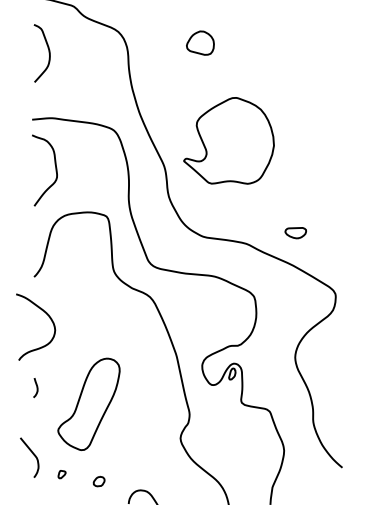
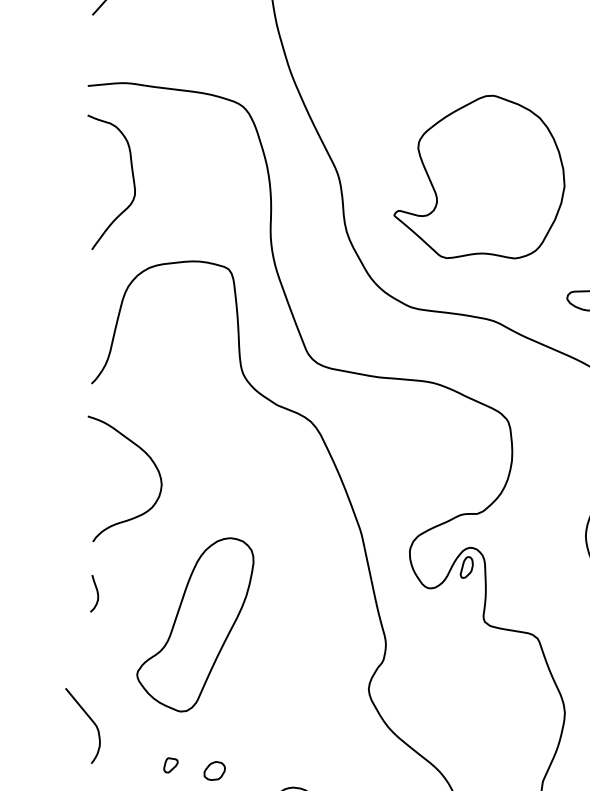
part: (228, 140) -> (478, 176), moved
curve: (49, 318) -> (150, 462), moved
part: (61, 474) -> (169, 765), moved

